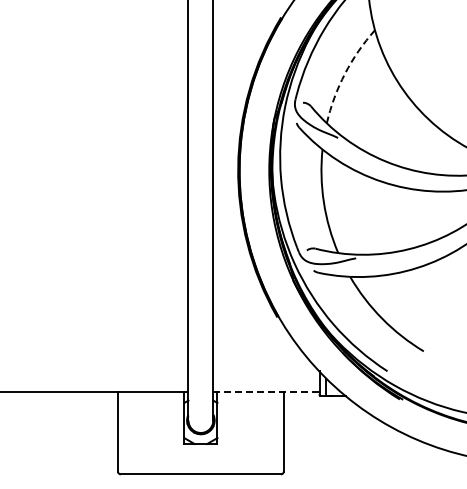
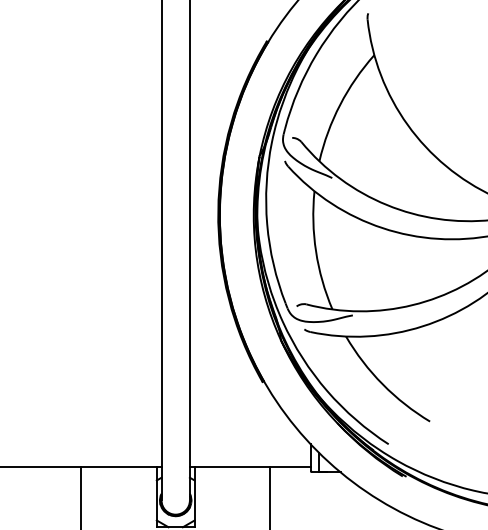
arc: (345, 73) -> (340, 104), dashed -> solid
line: (266, 391) -> (250, 467), dashed -> solid

